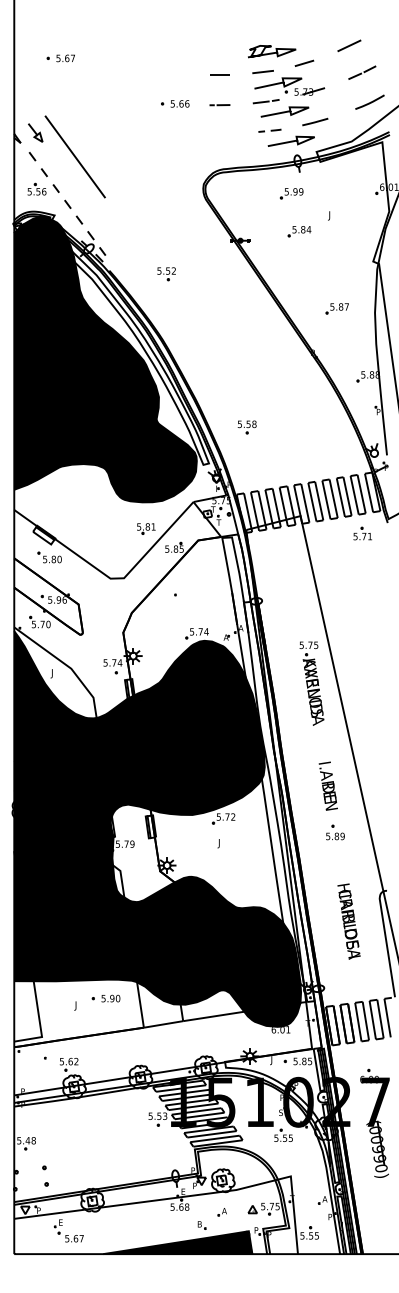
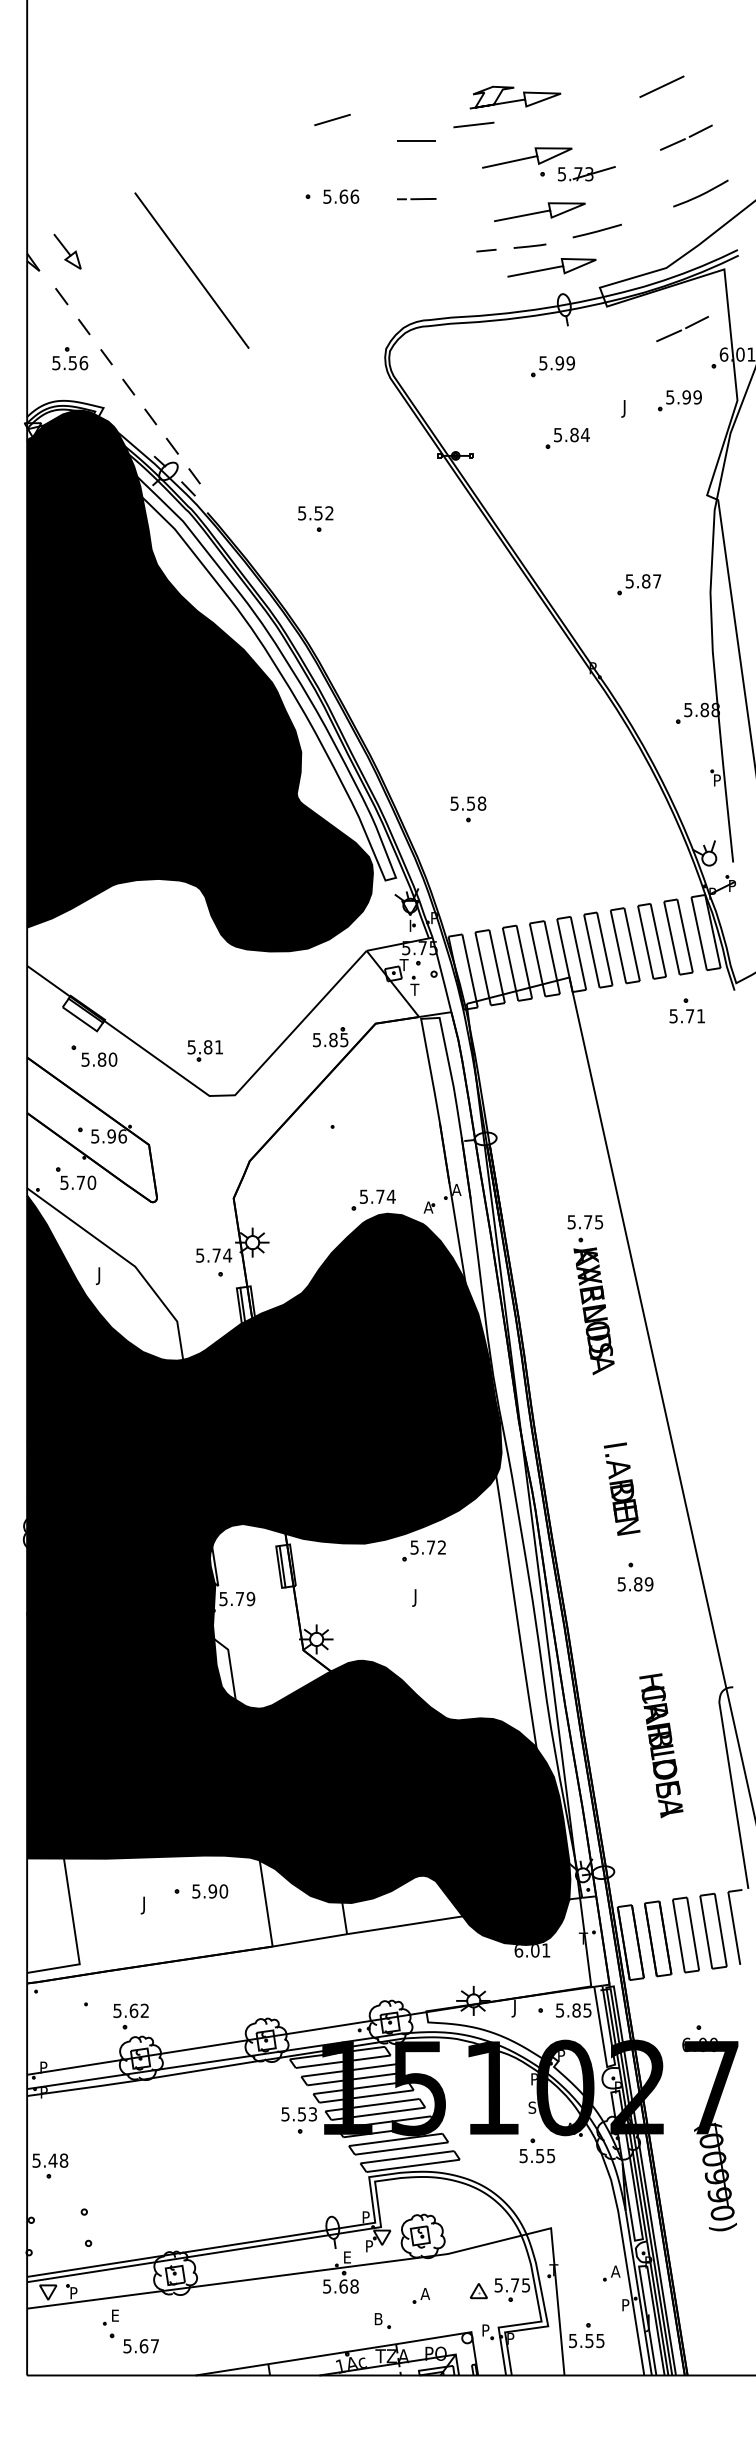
part: (60, 58) -> (114, 110), removed
line: (304, 62) -> (332, 118), moved
line: (262, 72) -> (472, 125), moved
line: (265, 101) -> (503, 192), removed
part: (269, 130) -> (510, 247), size x1.6
line: (74, 156) -> (190, 269), moved
line: (359, 173) -> (681, 328), added
part: (358, 211) -> (679, 400), added
part: (146, 528) -> (205, 1050), moved
fill: (177, 1242) -> (336, 2353), removed

